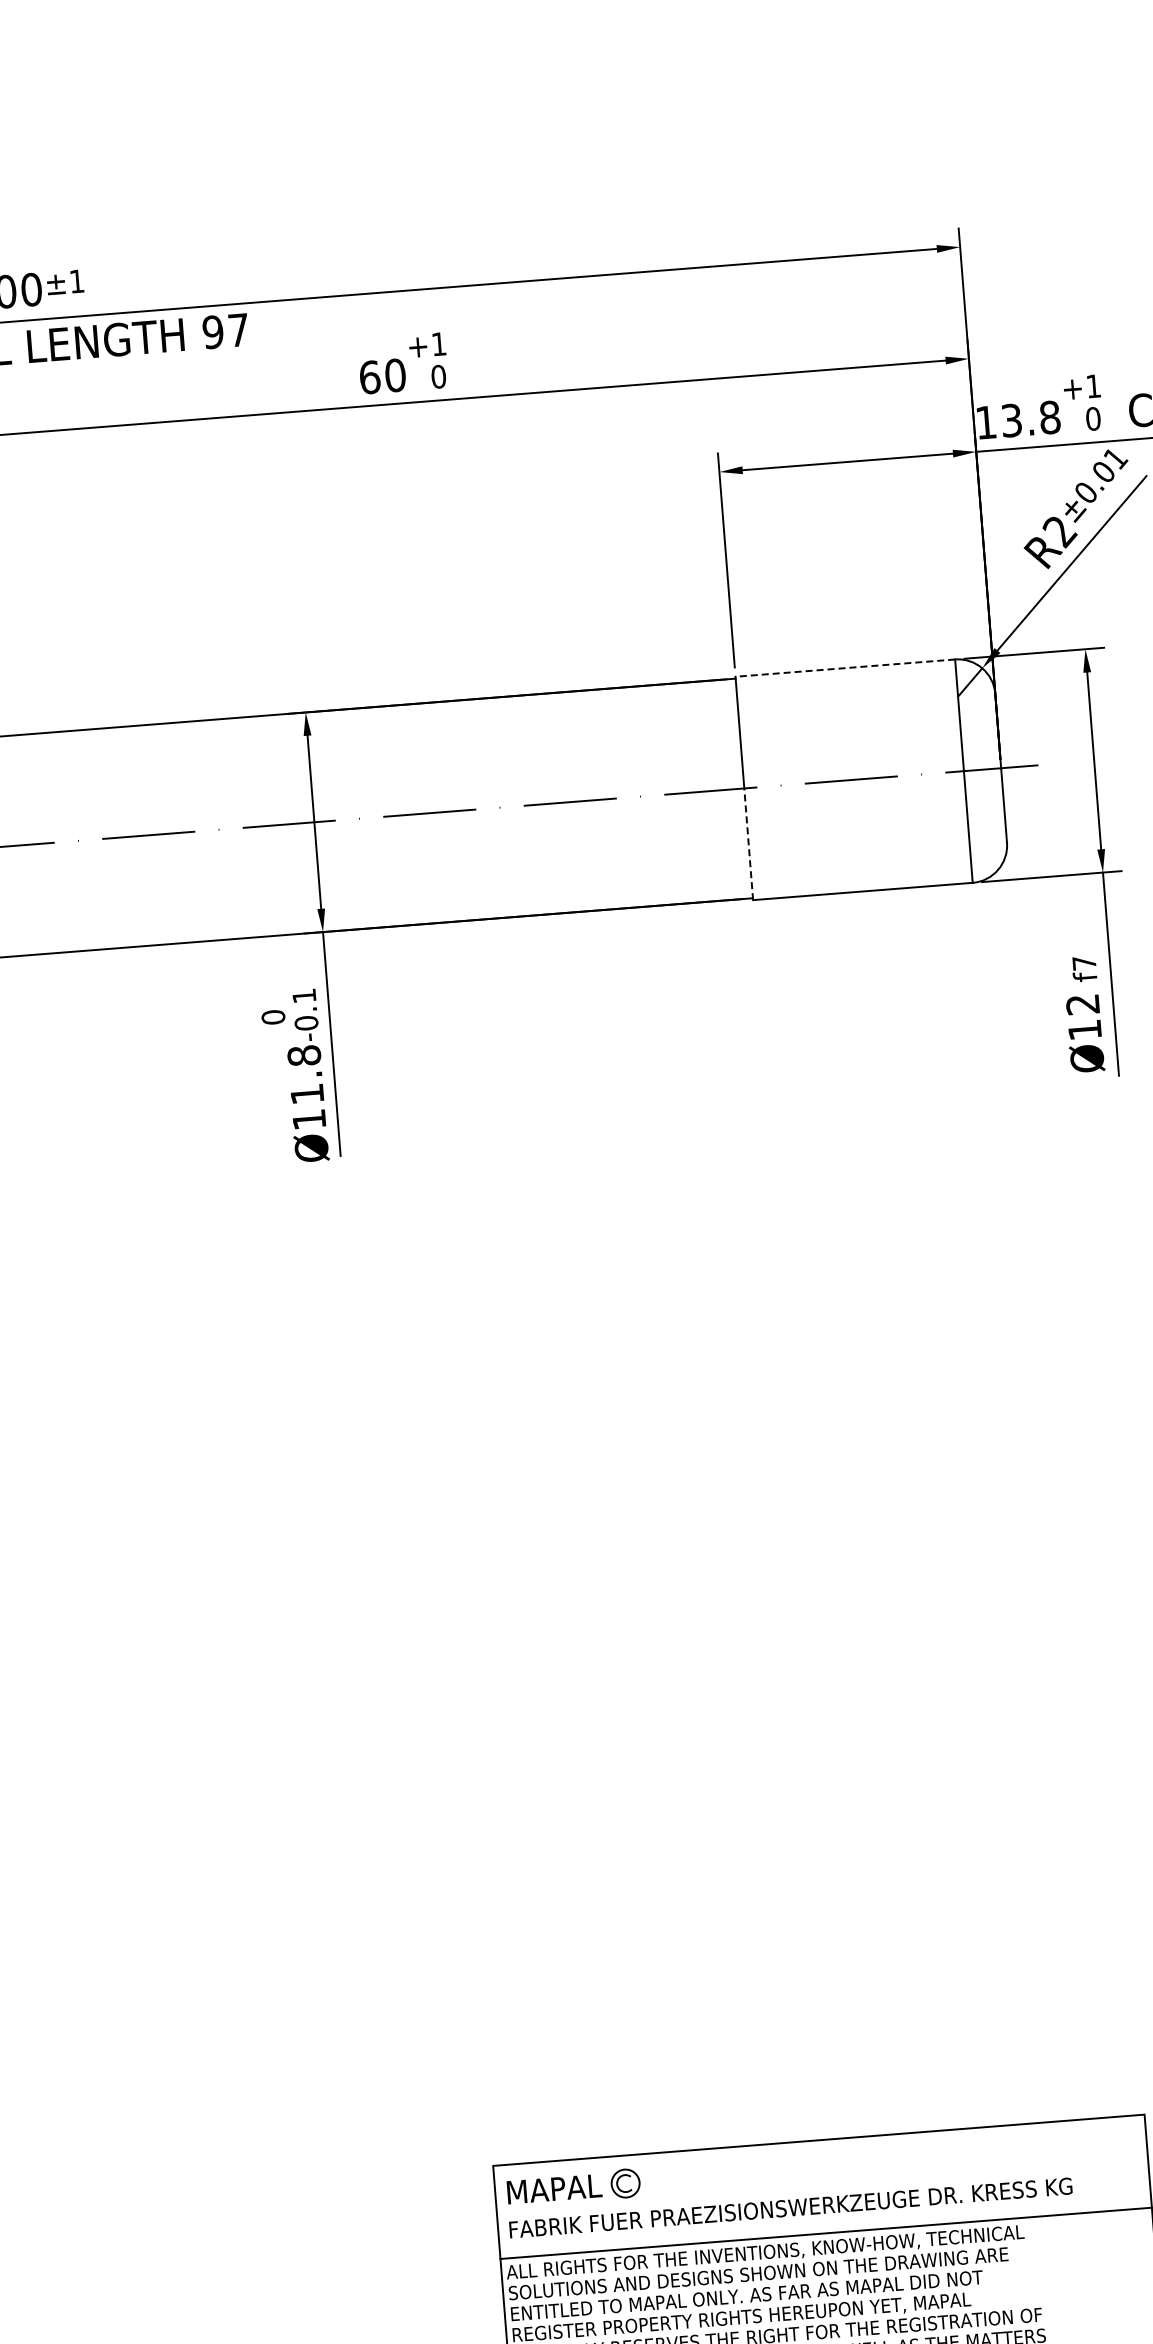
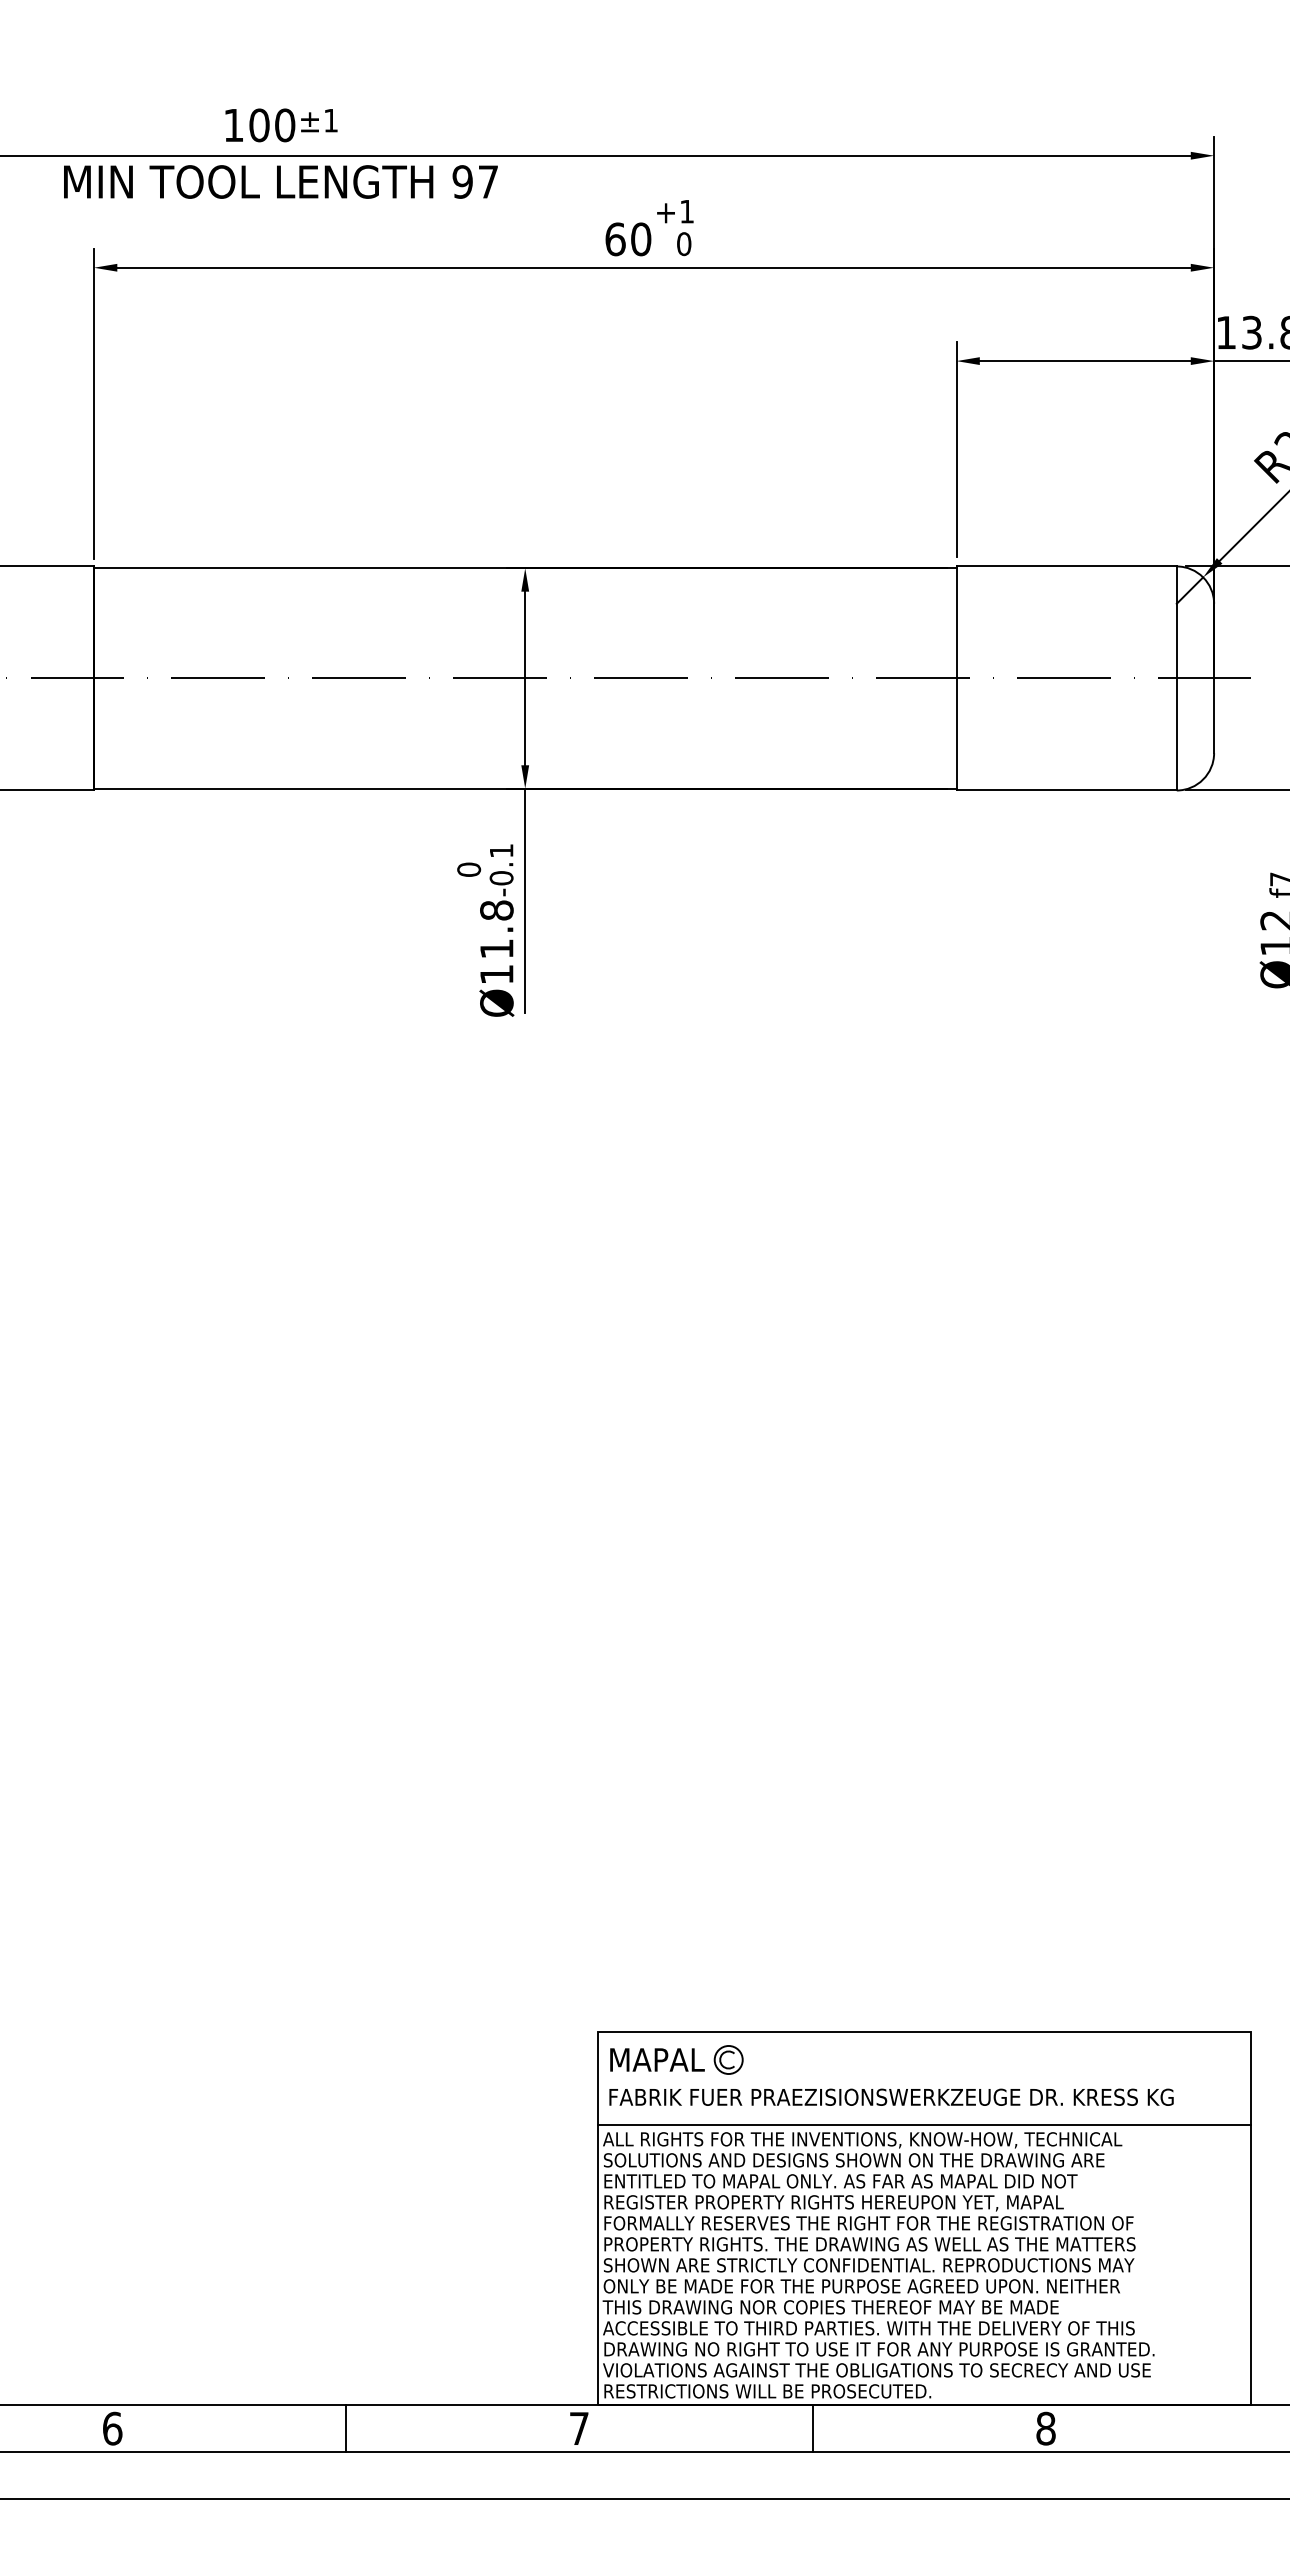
line: (845, 668) -> (1066, 566), dashed -> solid
line: (748, 844) -> (956, 734), dashed -> solid

